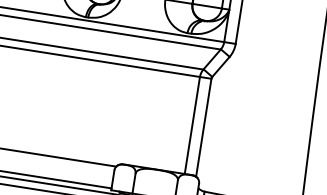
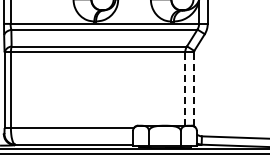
line: (192, 124) -> (185, 88), solid -> dashed
line: (203, 127) -> (193, 89), solid -> dashed

